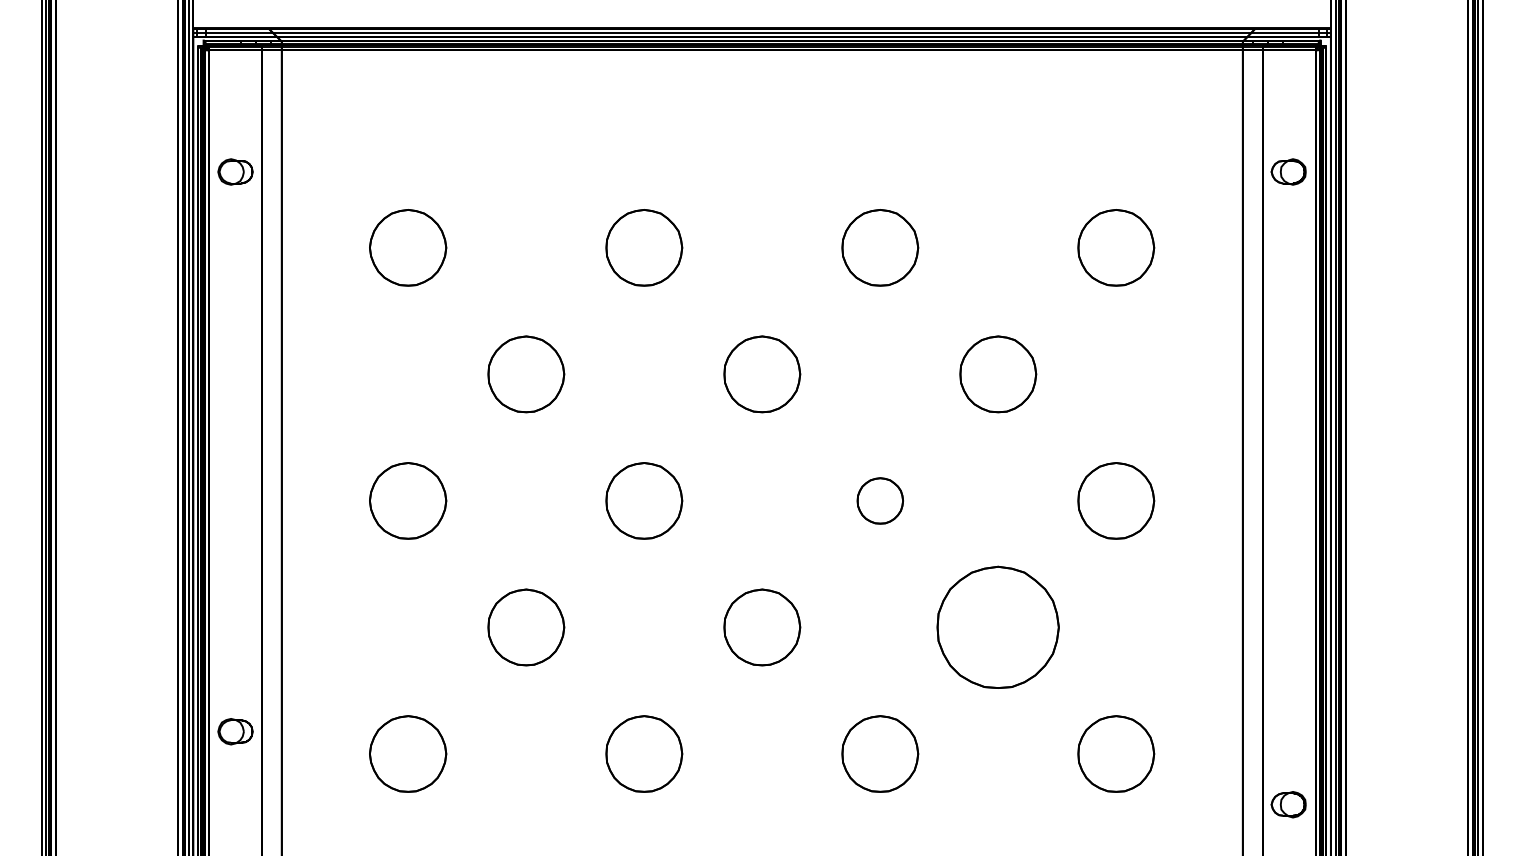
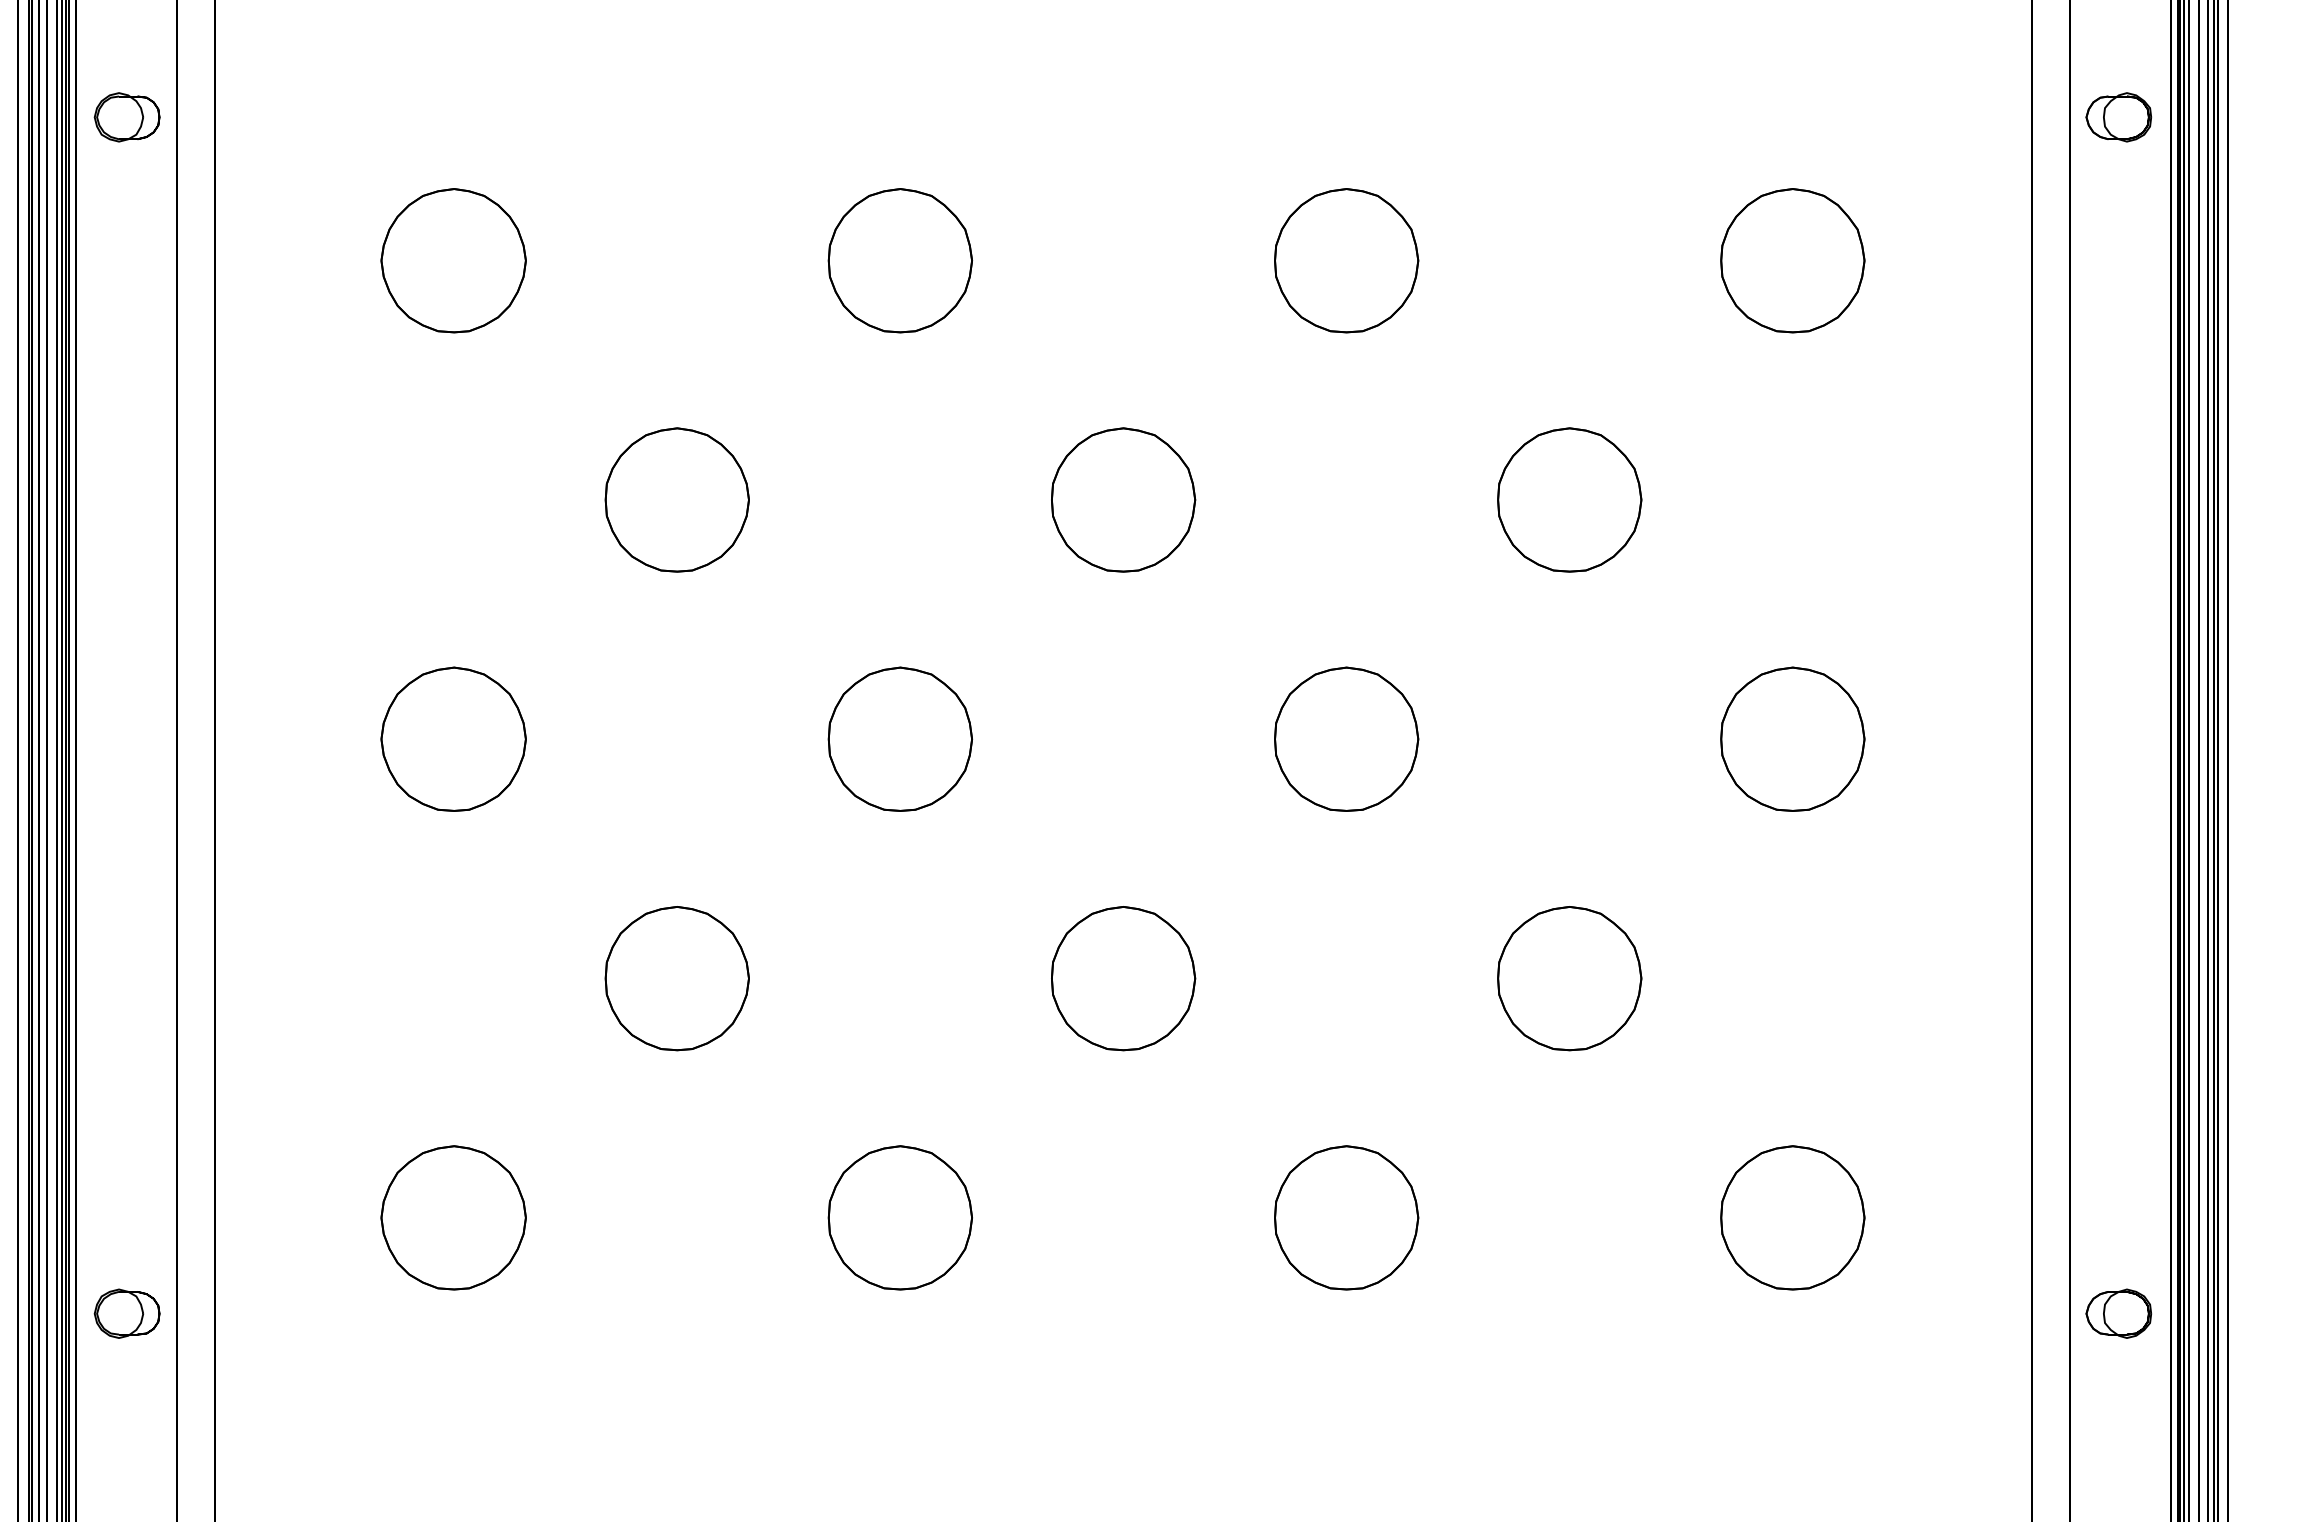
part: (880, 500) -> (1346, 738), size x1.67
part: (998, 627) -> (1570, 978), size x0.62
part: (235, 731) -> (127, 1313), moved

